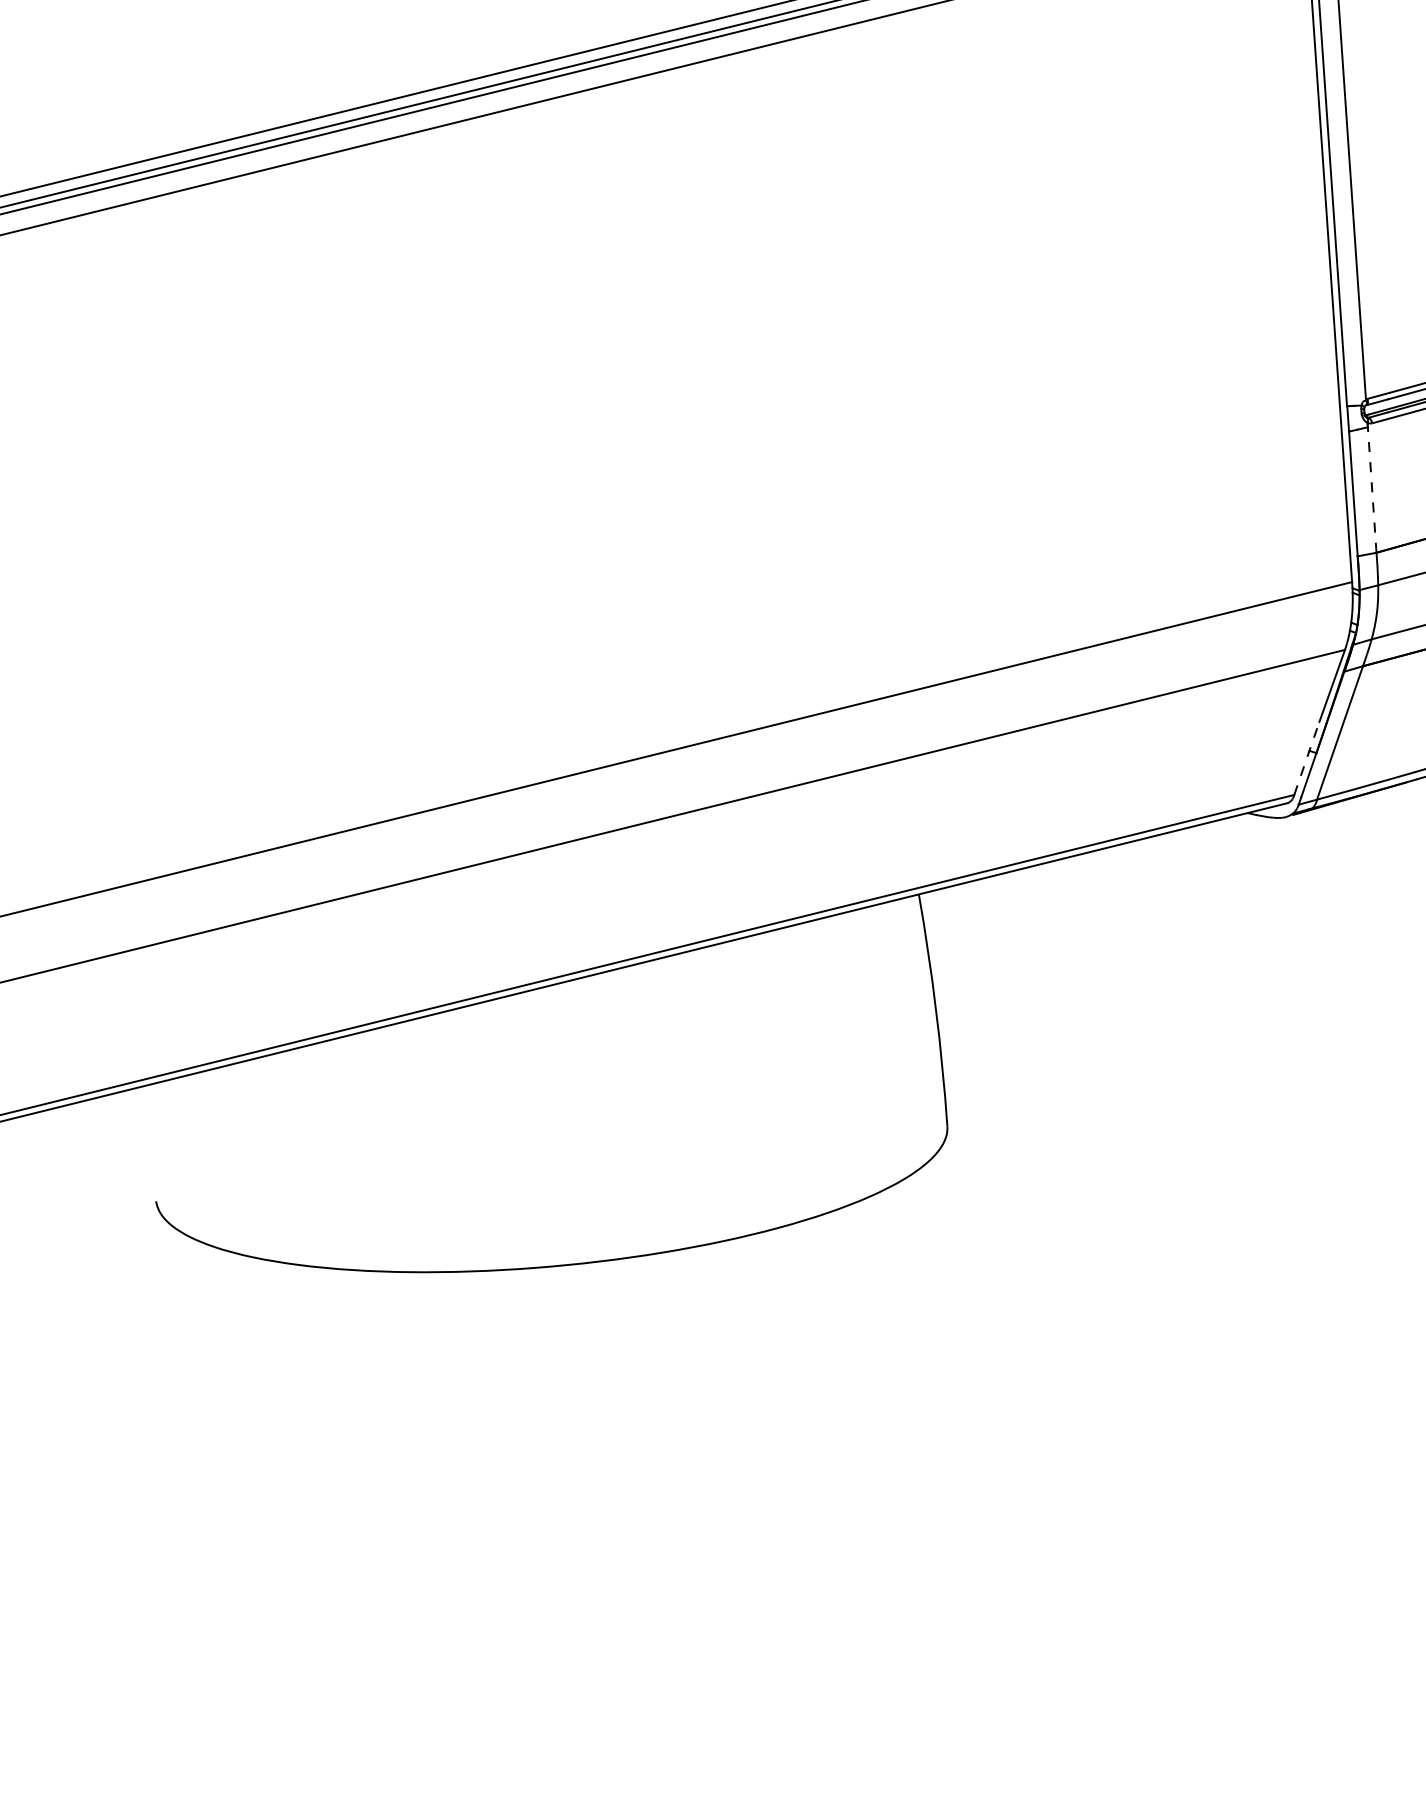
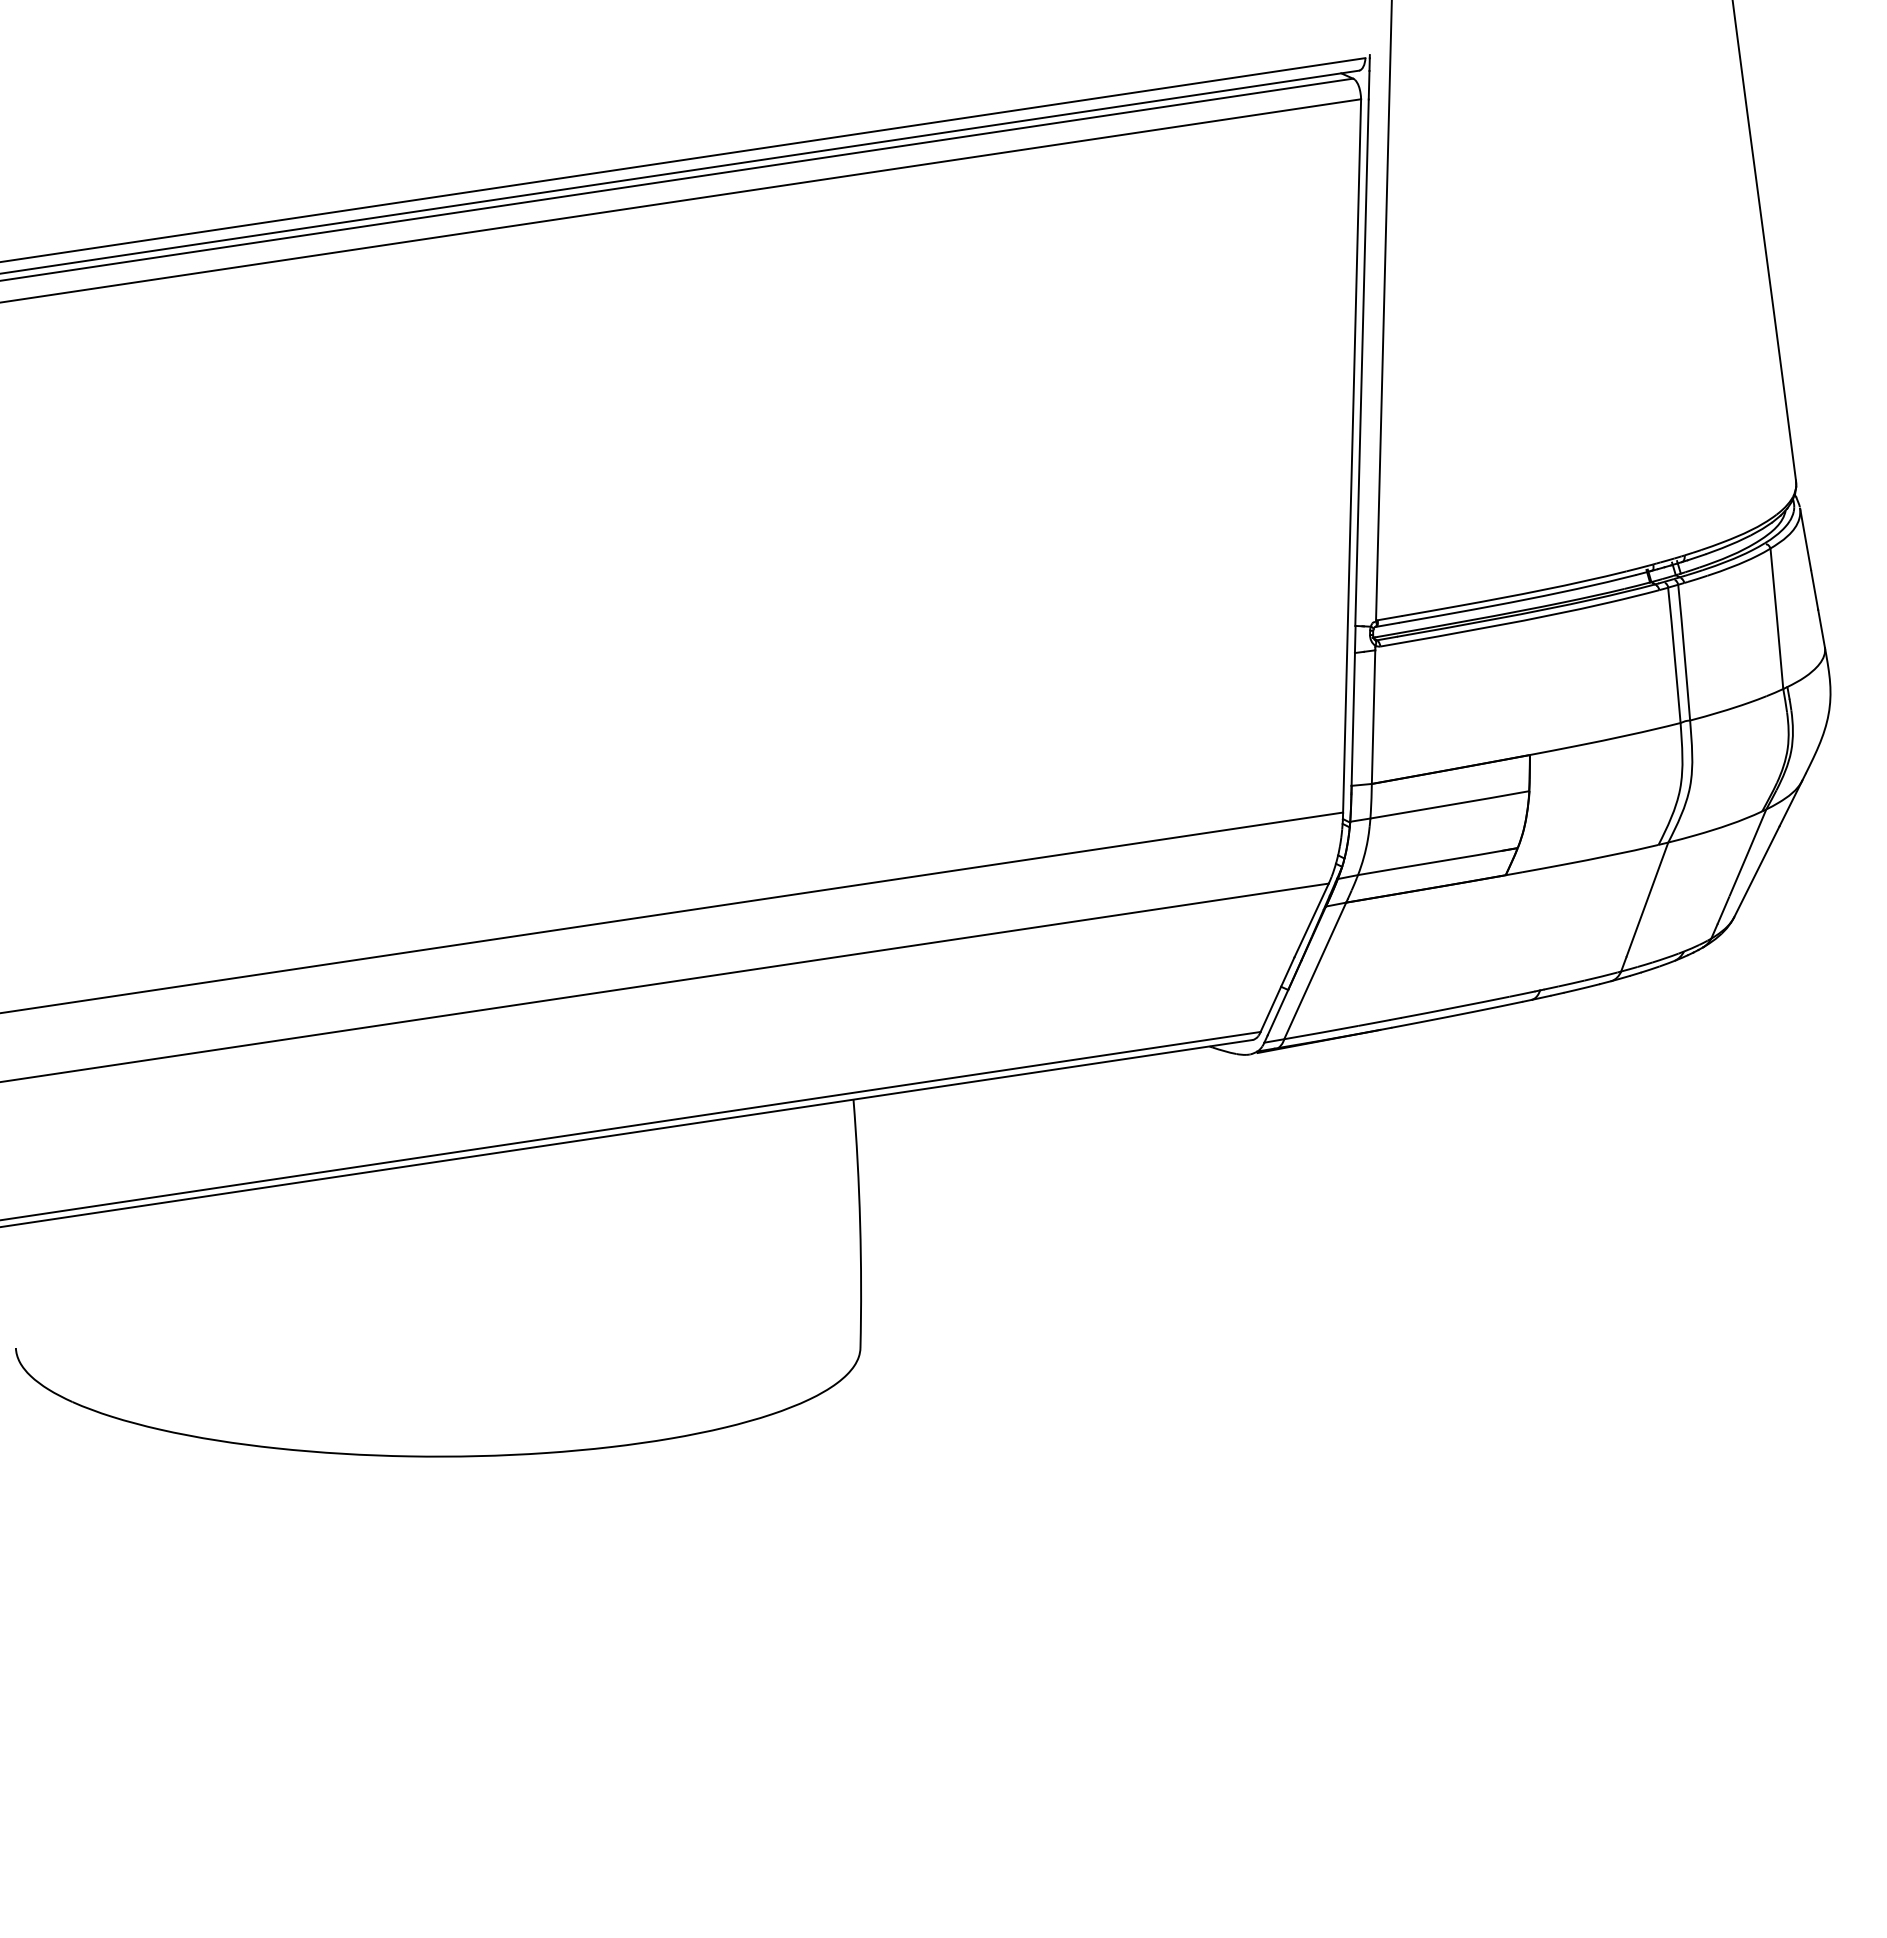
line: (1372, 490) -> (1373, 717), dashed -> solid
line: (1306, 758) -> (1277, 994), dashed -> solid

